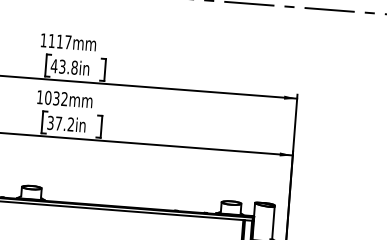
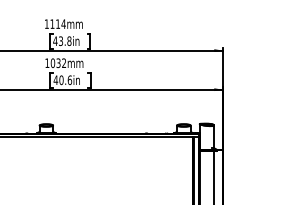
text: (68, 41) -> (63, 23), 1117mm -> 1114mm
text: (60, 124) -> (62, 80), 37.2in -> 40.6in

